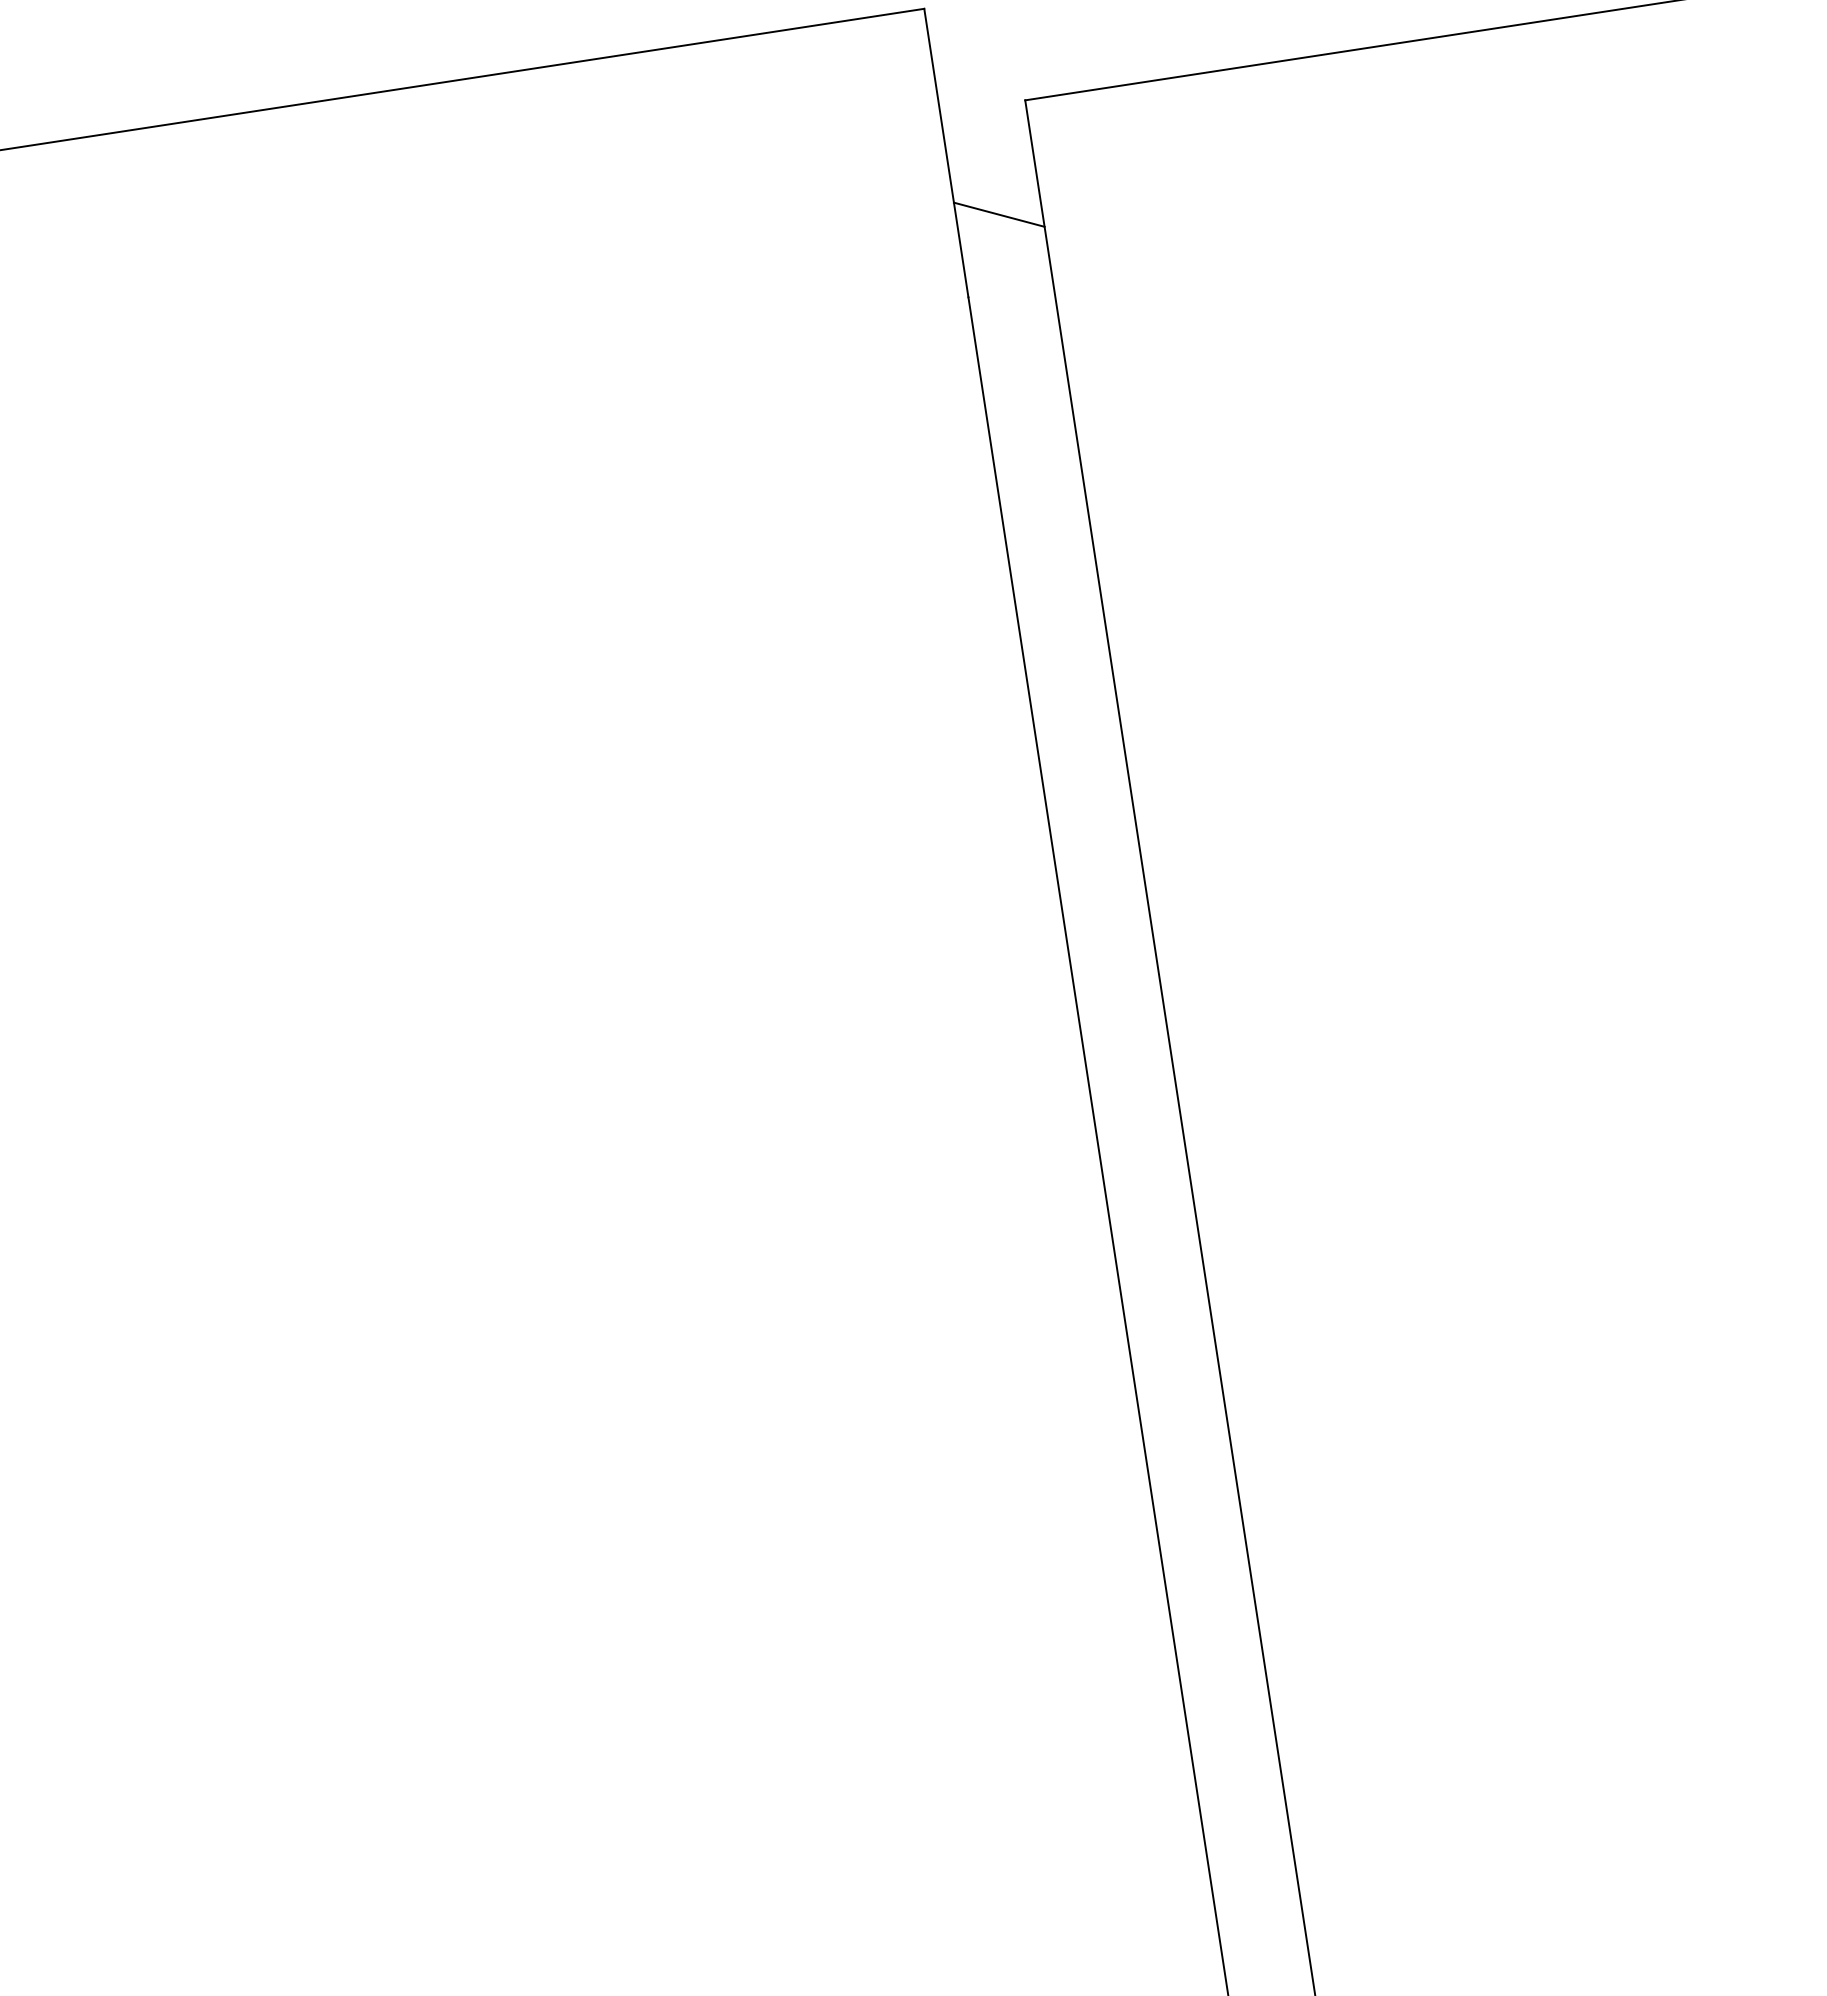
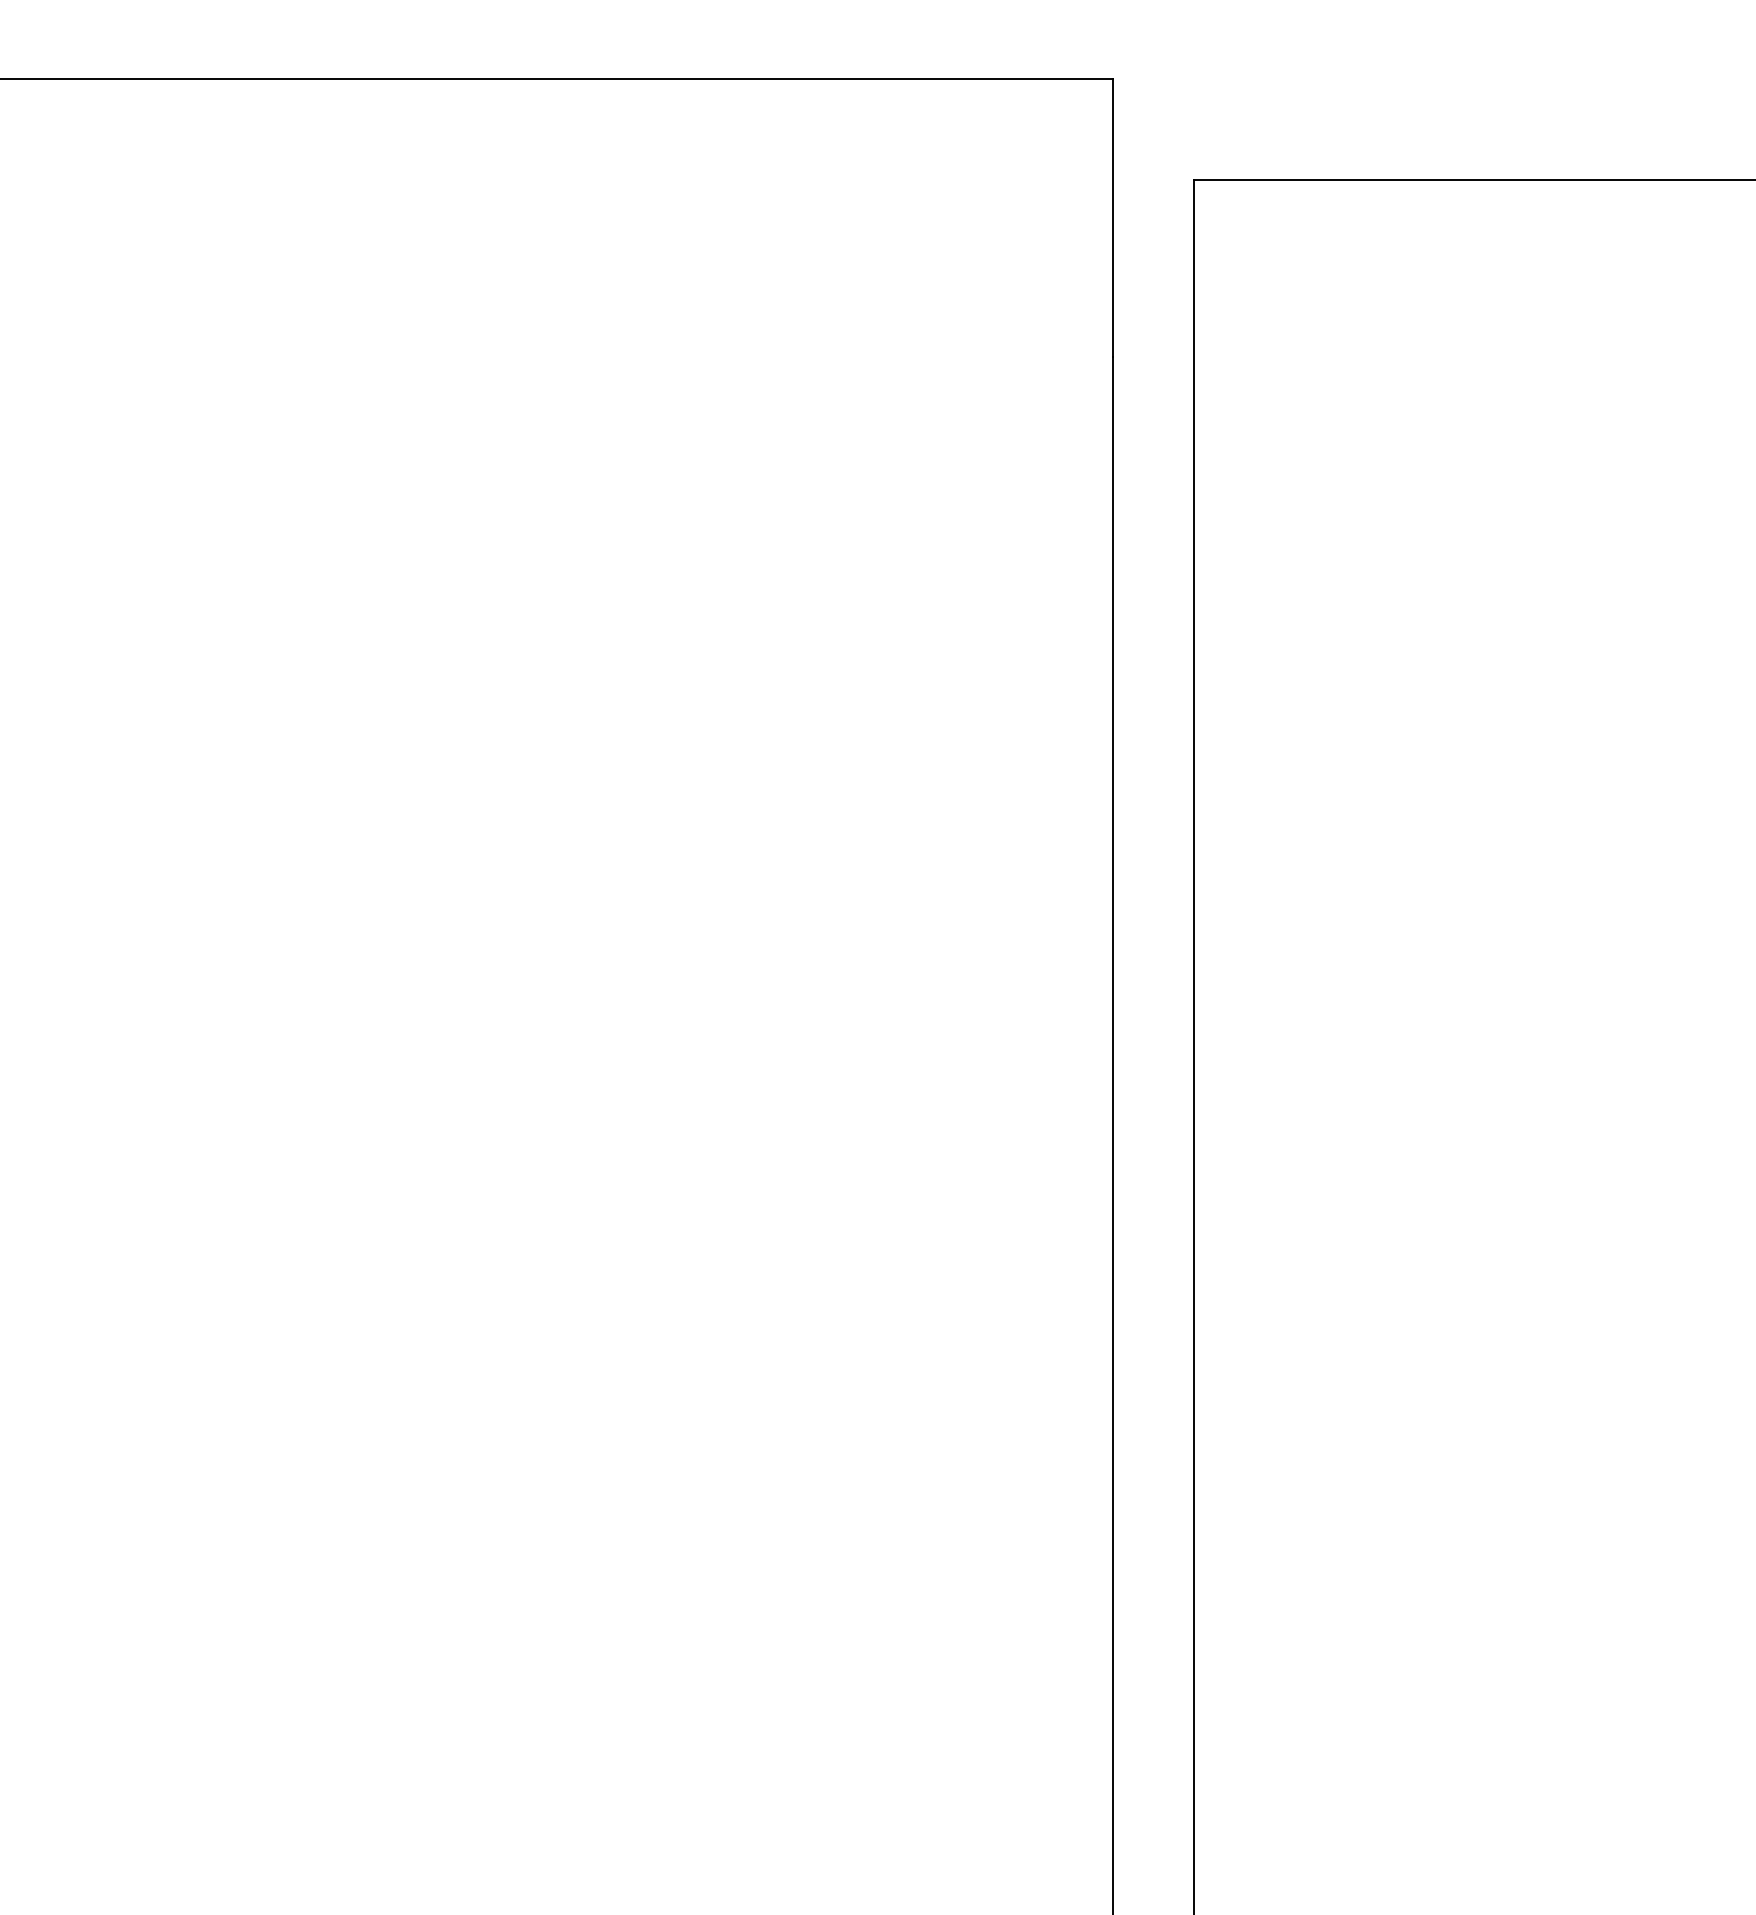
line: (999, 214) -> (1153, 283), removed

